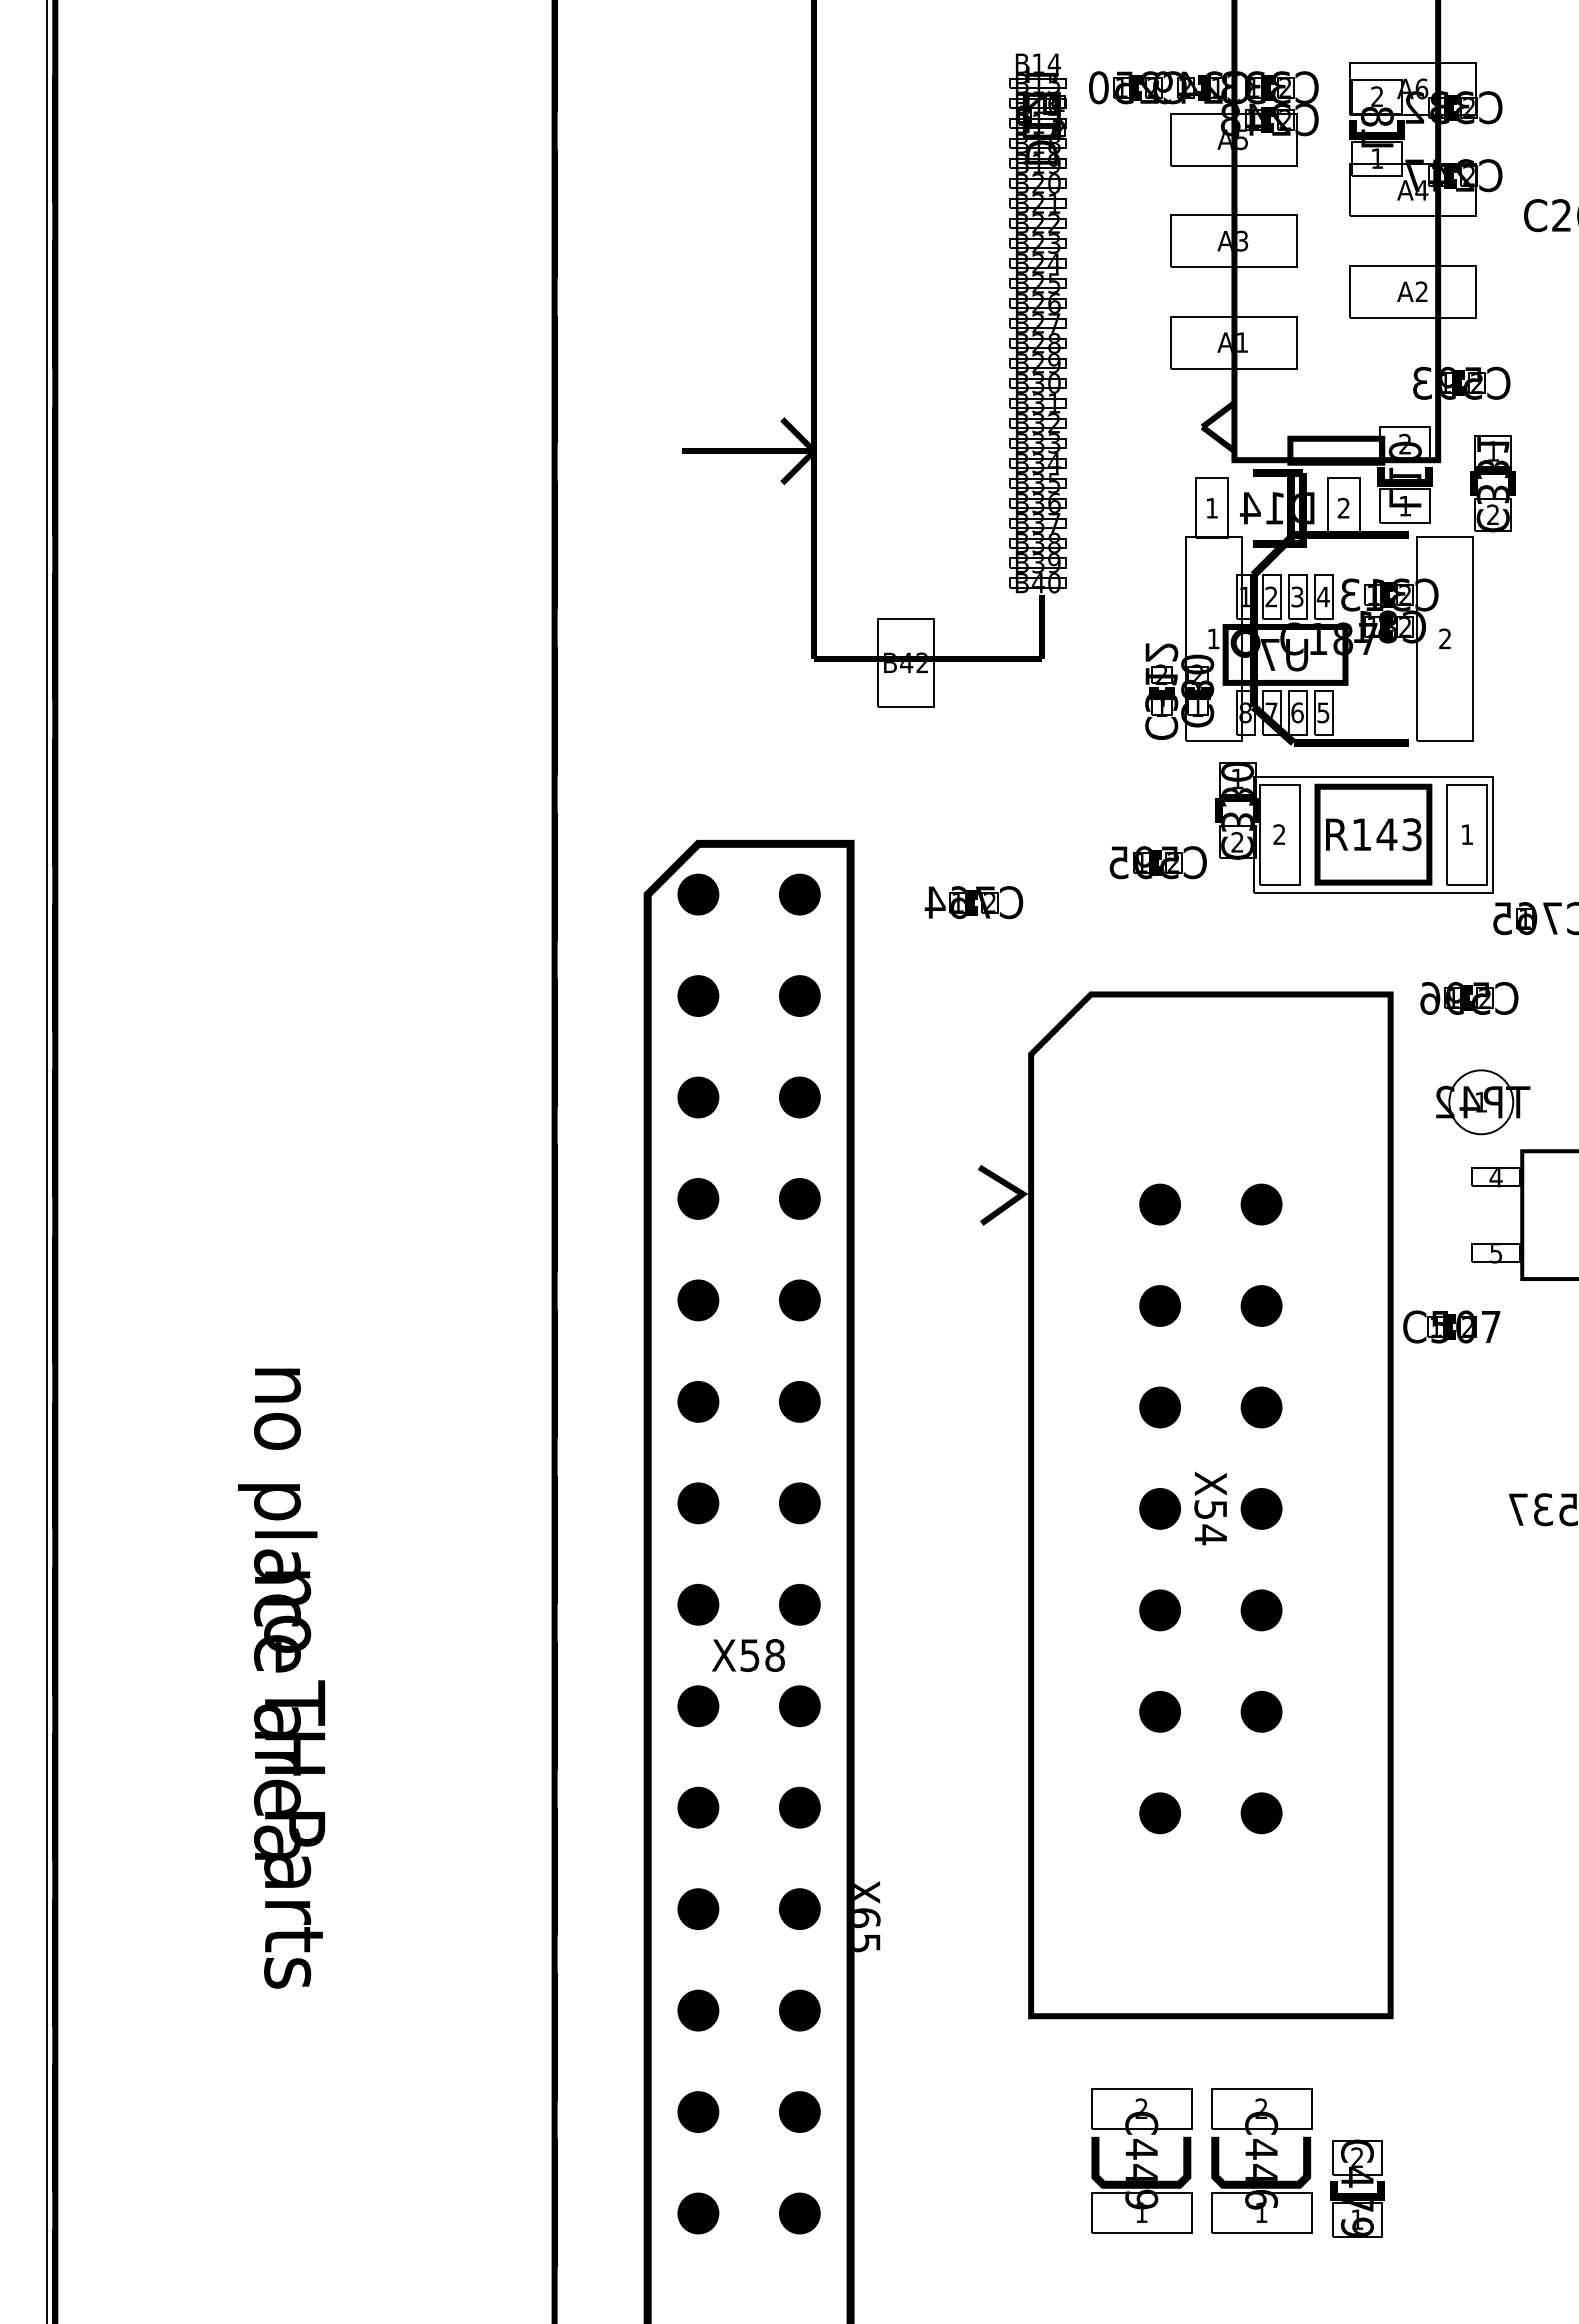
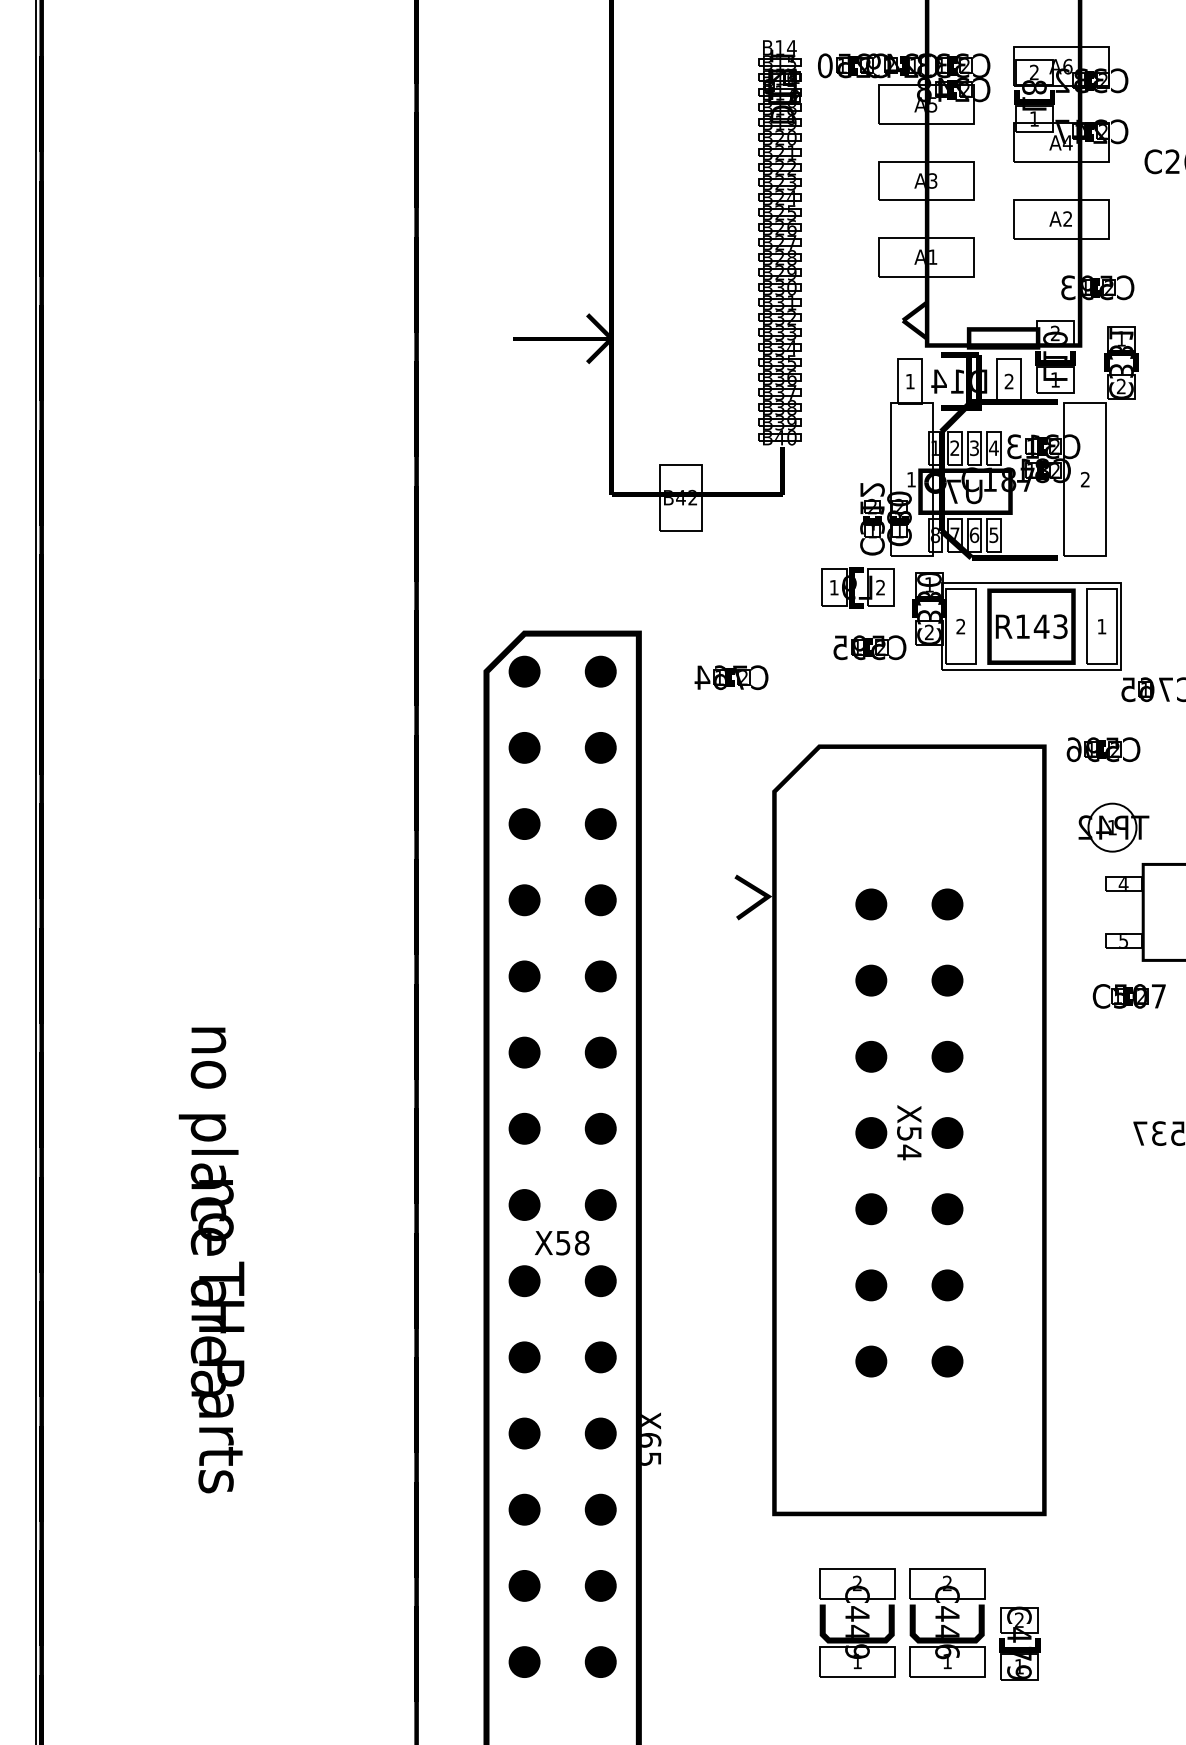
part: (1141, 782) -> (857, 587), added
part: (1450, 1327) -> (1128, 996), moved

